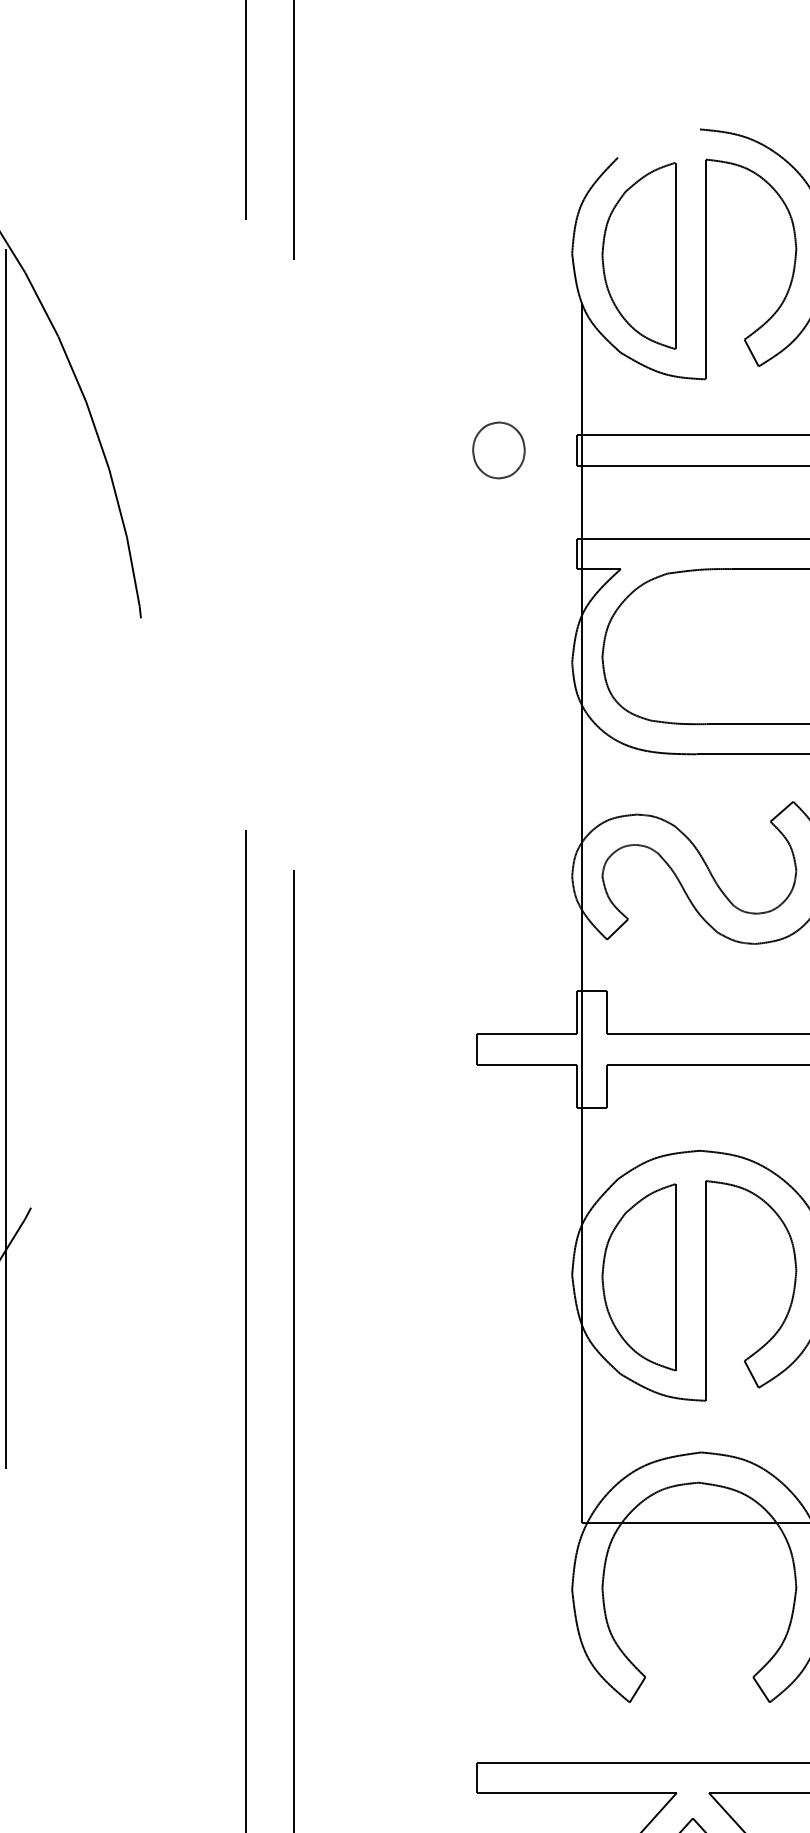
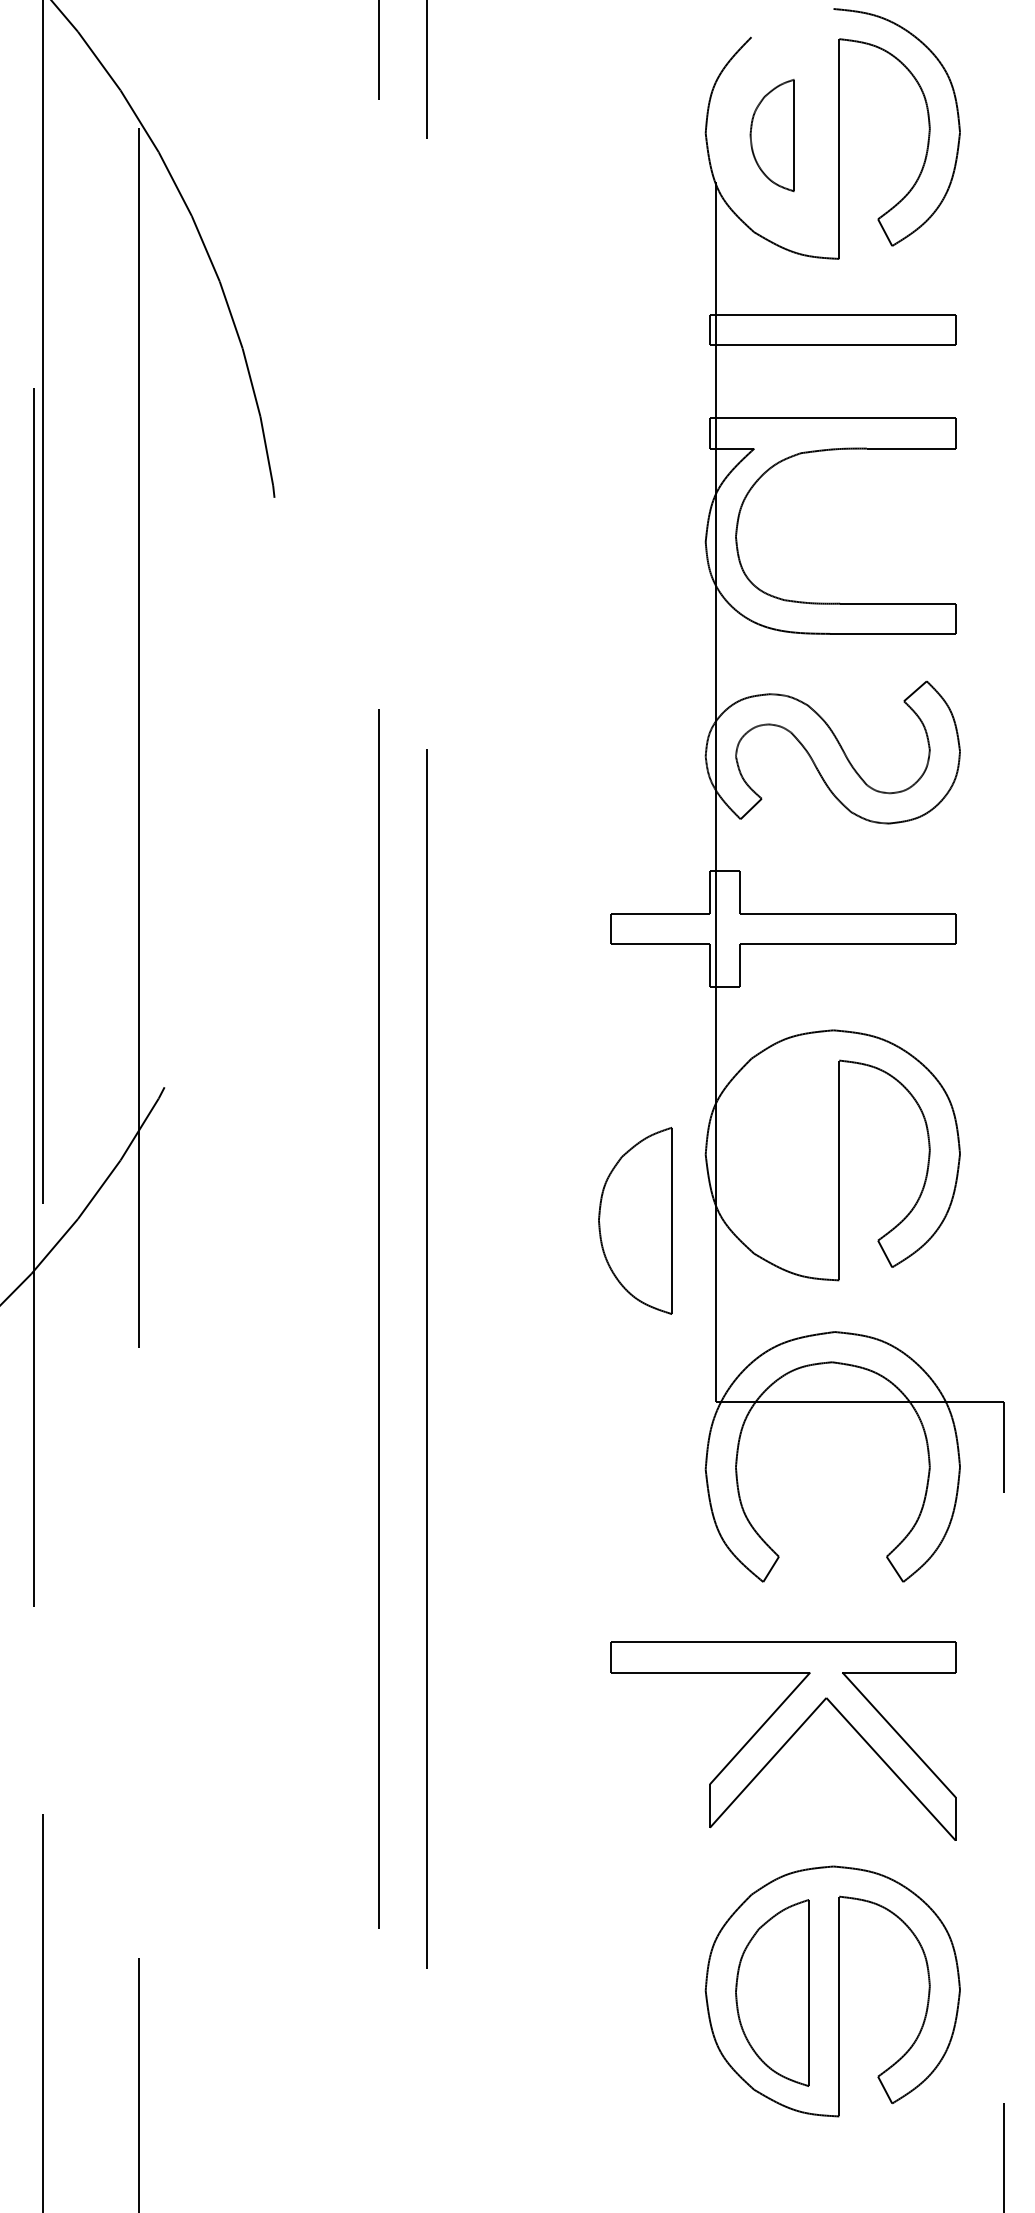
part: (638, 255) -> (772, 135), size x0.6
part: (498, 449) -> (632, 329), removed
part: (638, 1276) -> (635, 1220), moved

